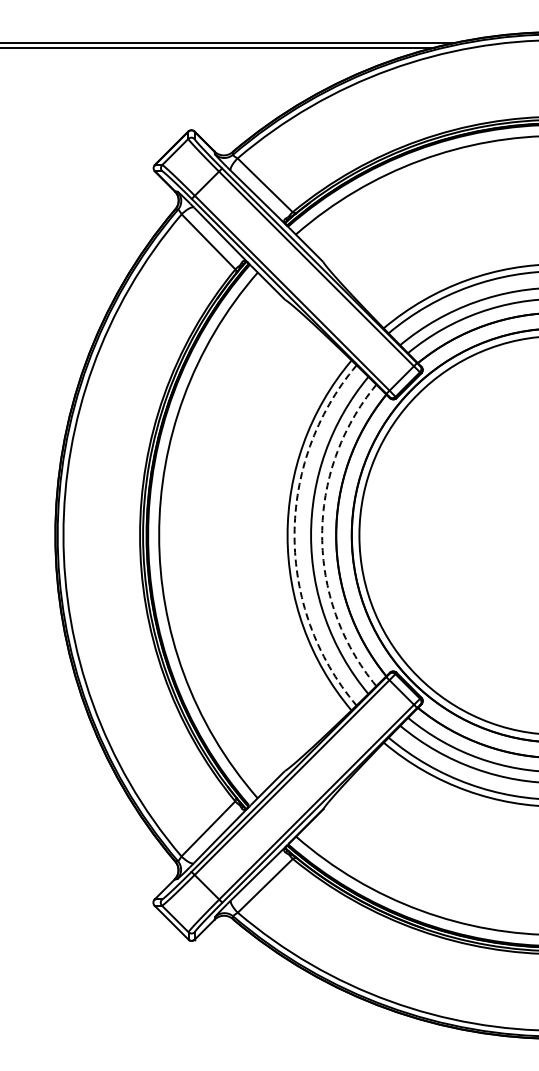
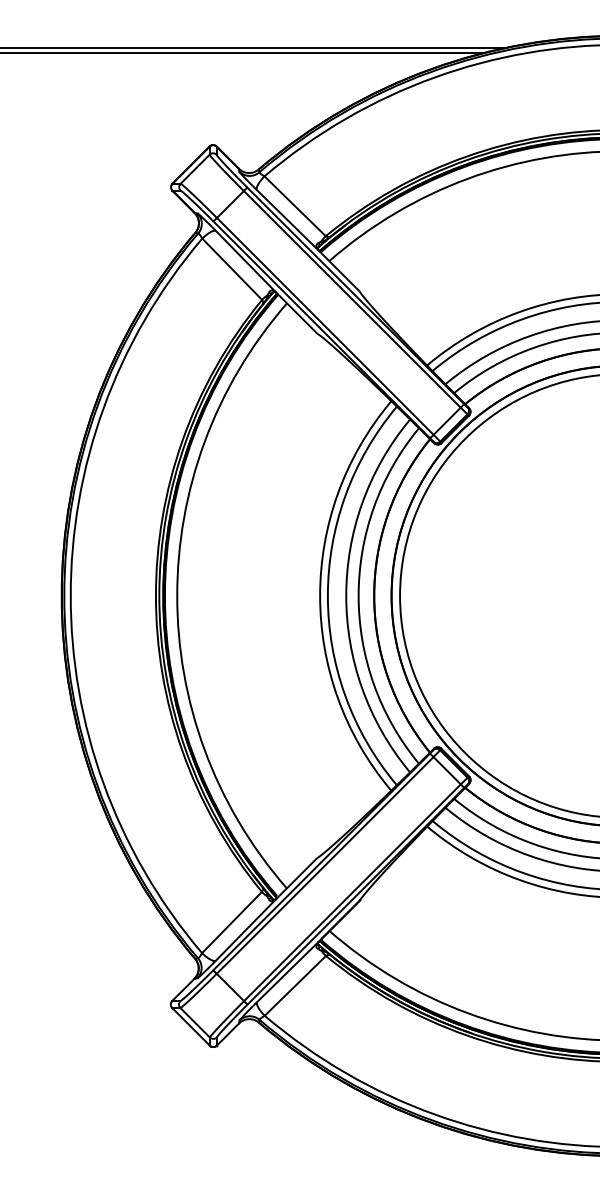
arc: (294, 535) -> (327, 596), dashed -> solid
arc: (322, 535) -> (358, 596), dashed -> solid

